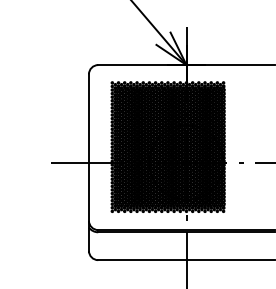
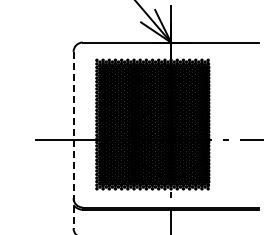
line: (88, 162) -> (73, 139), solid -> dashed

